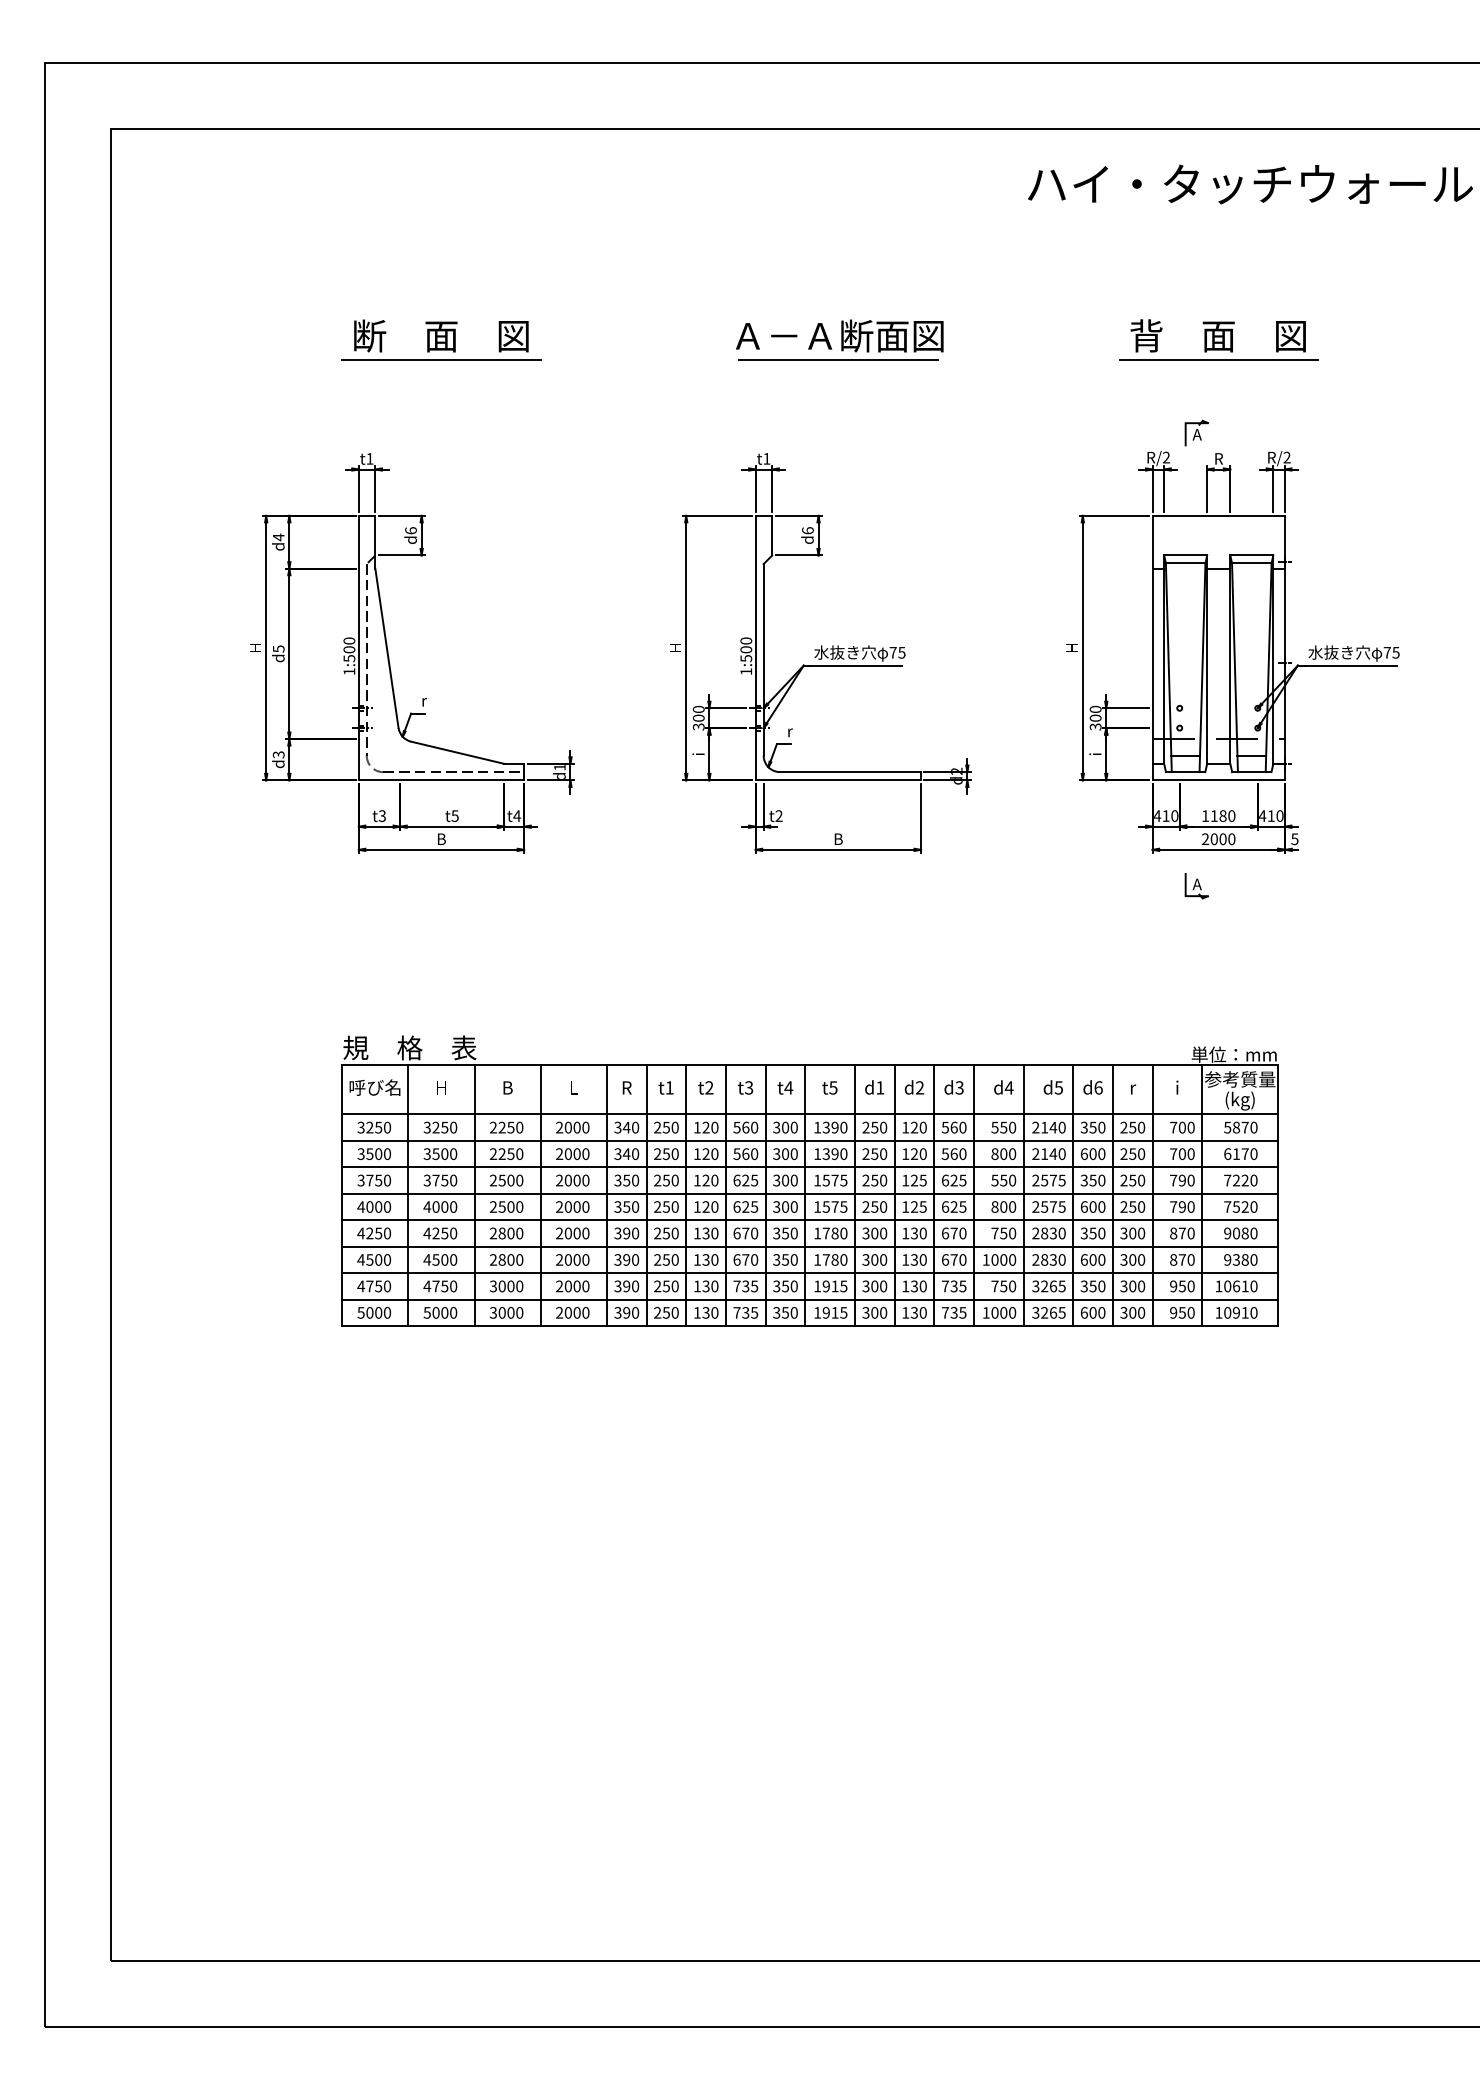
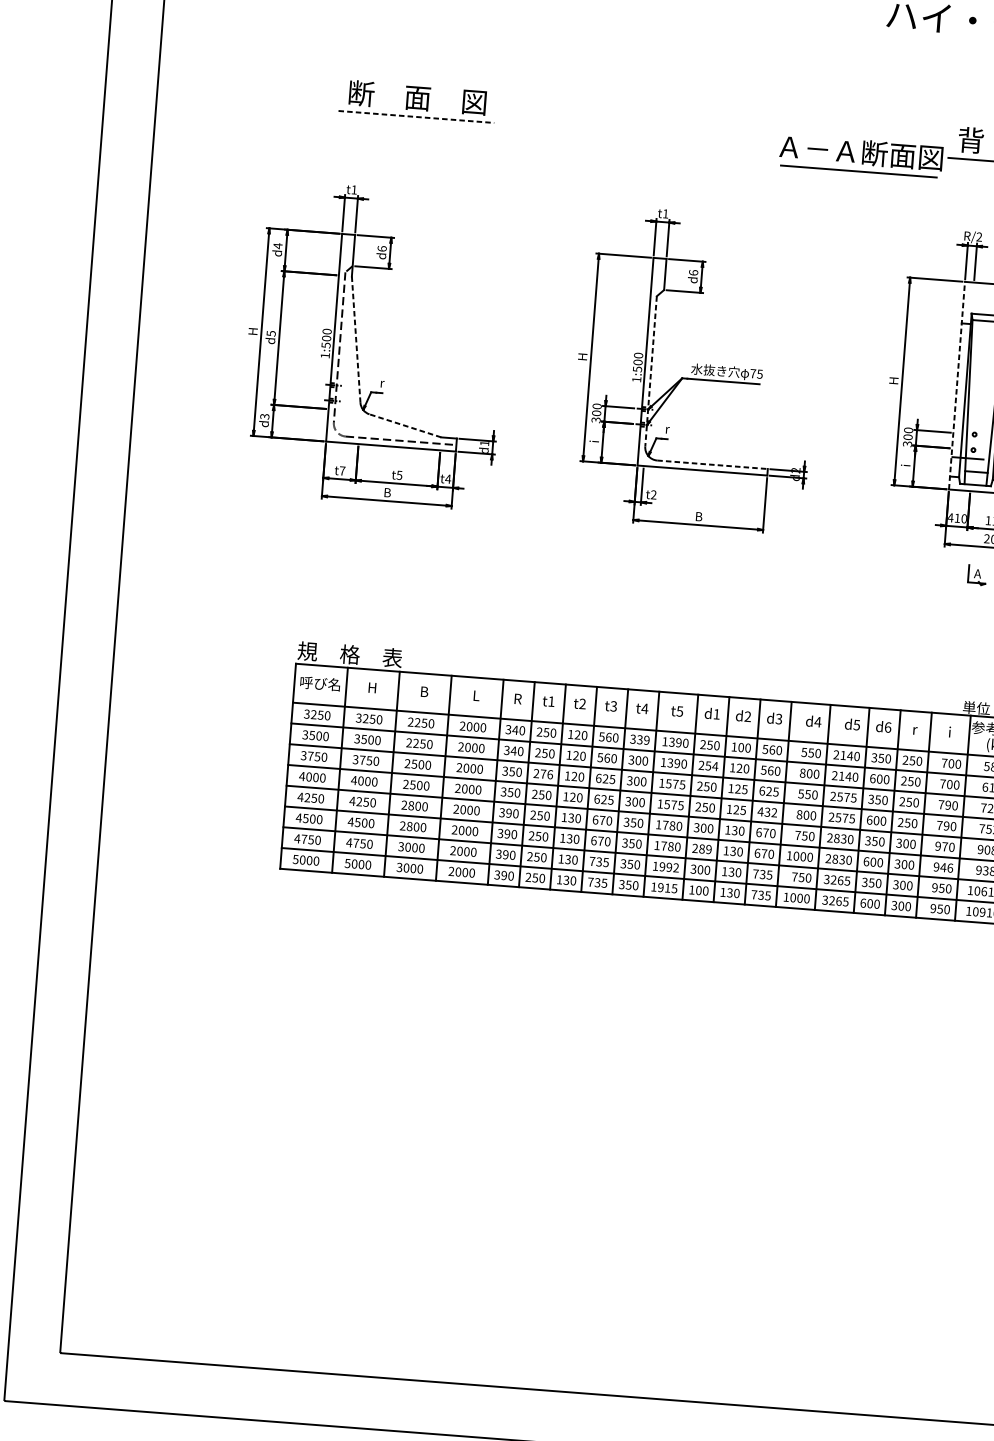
part: (839, 339) -> (860, 155), moved
line: (442, 360) -> (417, 117), solid -> dashed
line: (1152, 647) -> (956, 385), solid -> dashed
line: (387, 648) -> (356, 339), solid -> dashed
line: (763, 659) -> (650, 371), solid -> dashed
line: (457, 752) -> (405, 425), solid -> dashed
line: (851, 772) -> (713, 465), solid -> dashed
text: (381, 815) -> (341, 470), t3 -> t7
text: (789, 1127) -> (643, 739), 300 -> 339
text: (914, 1127) -> (741, 747), 120 -> 100
text: (883, 1154) -> (715, 766), 250 -> 254
text: (670, 1180) -> (546, 774), 250 -> 276
text: (953, 1206) -> (767, 811), 625 -> 432
text: (1173, 1233) -> (938, 846), 870 -> 970
text: (874, 1259) -> (701, 848), 300 -> 289
text: (1182, 1259) -> (943, 867), 870 -> 946
text: (839, 1286) -> (672, 867), 1915 -> 1992
text: (865, 1312) -> (691, 889), 300 -> 100

